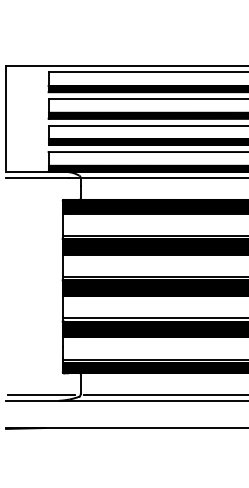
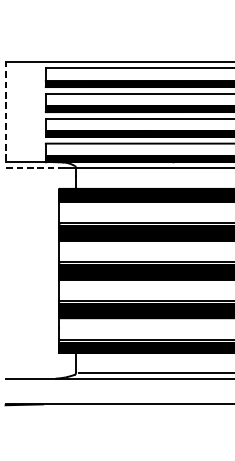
line: (6, 117) -> (6, 110), solid -> dashed
line: (37, 177) -> (35, 167), solid -> dashed
line: (41, 395) -> (39, 373), removed

